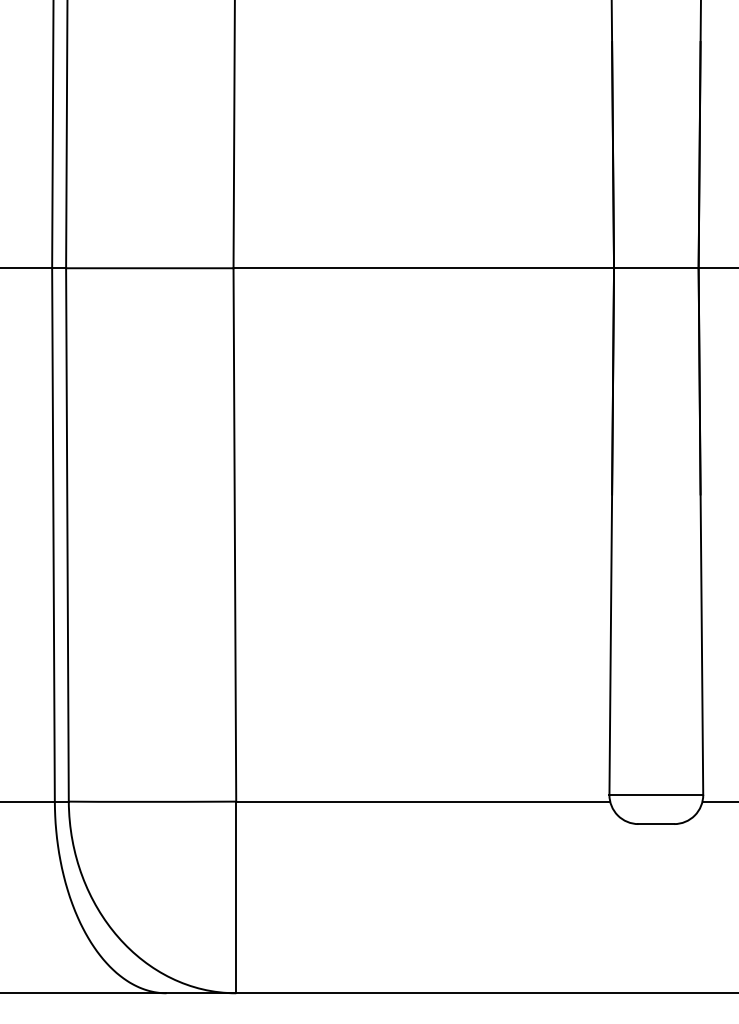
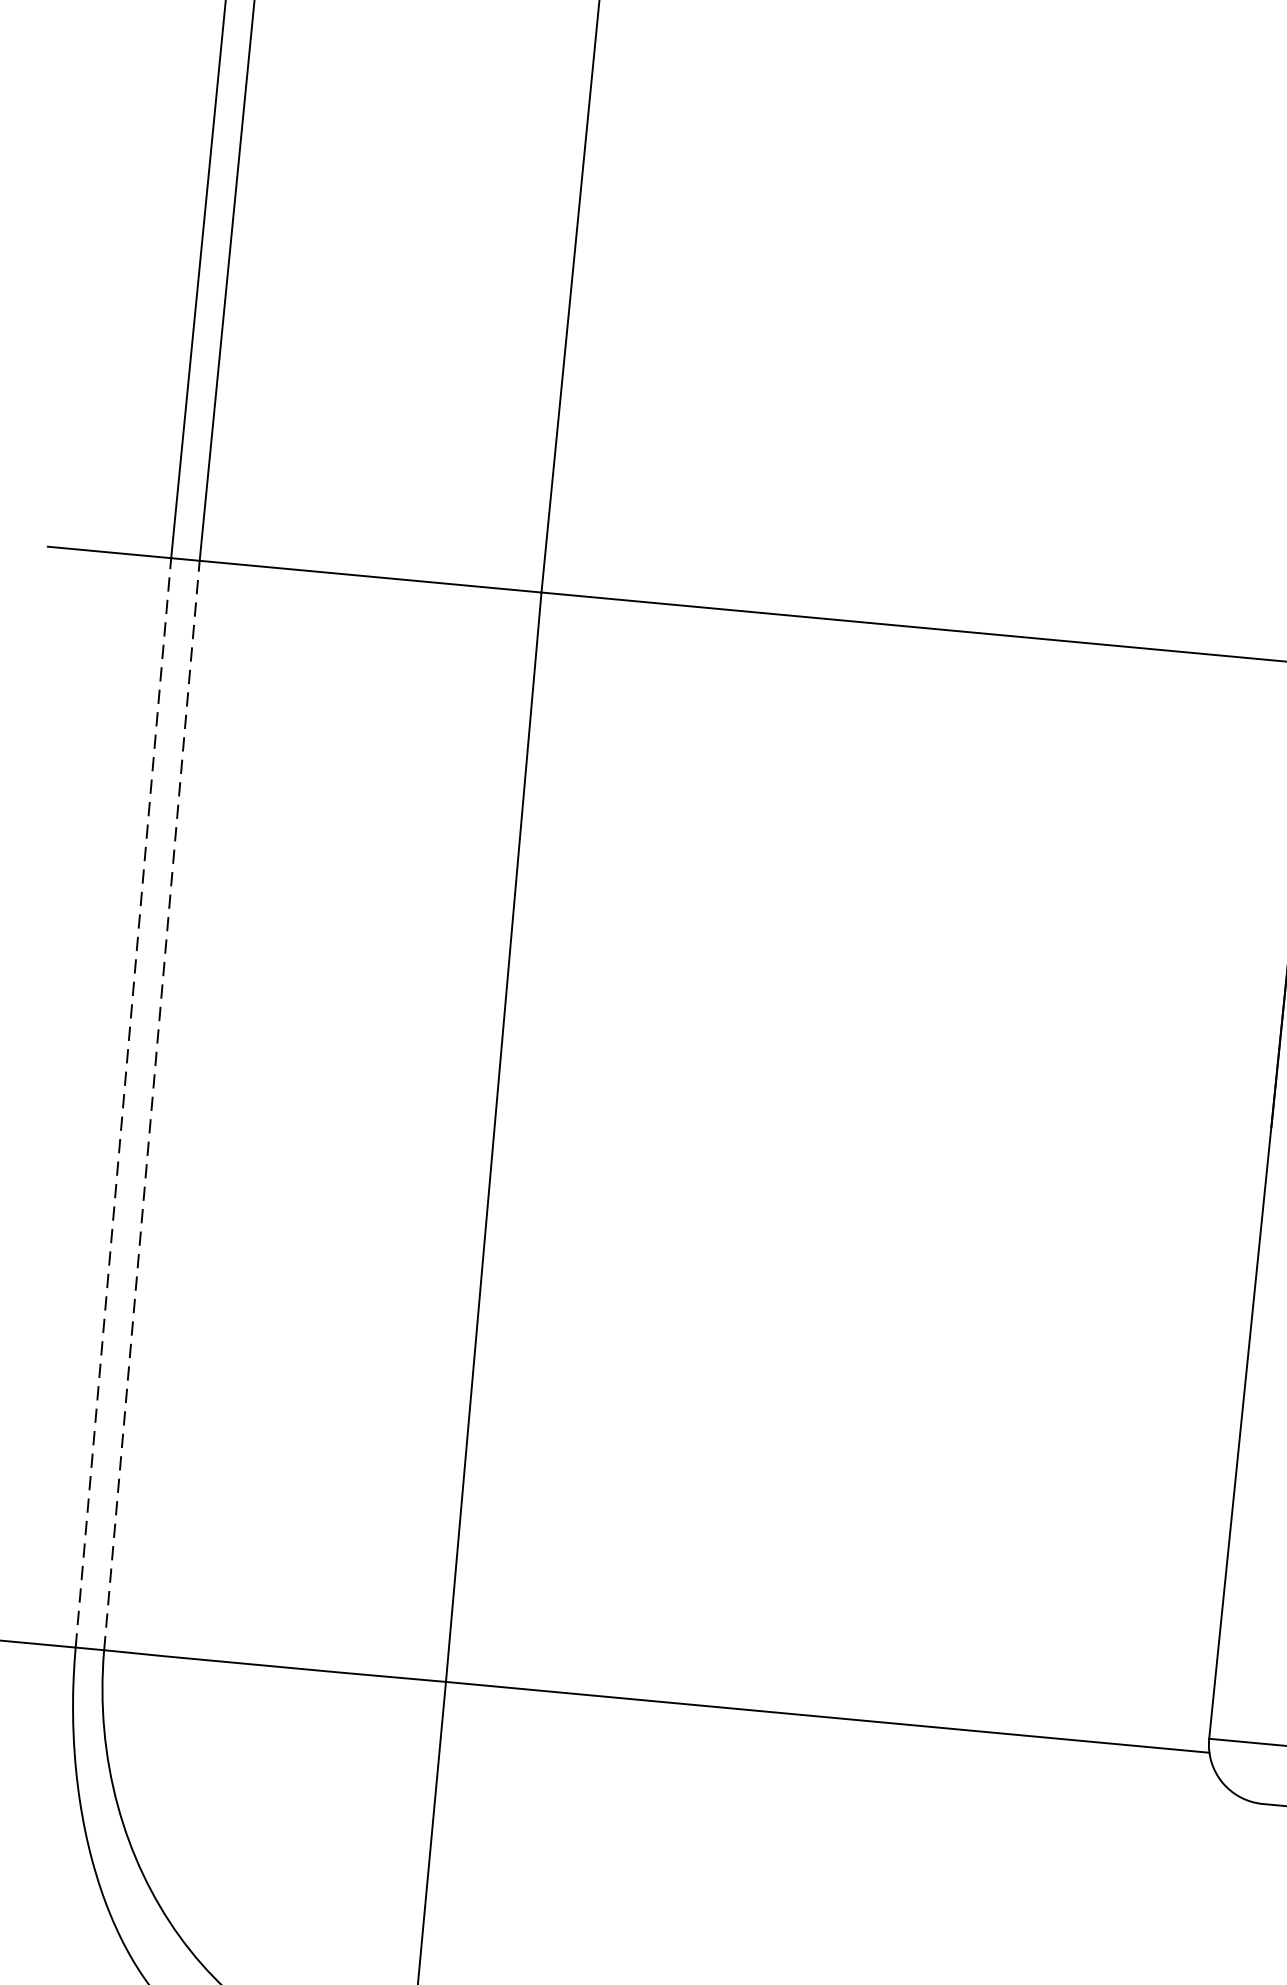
line: (53, 534) -> (123, 1101), solid -> dashed
line: (67, 534) -> (152, 1104), solid -> dashed

